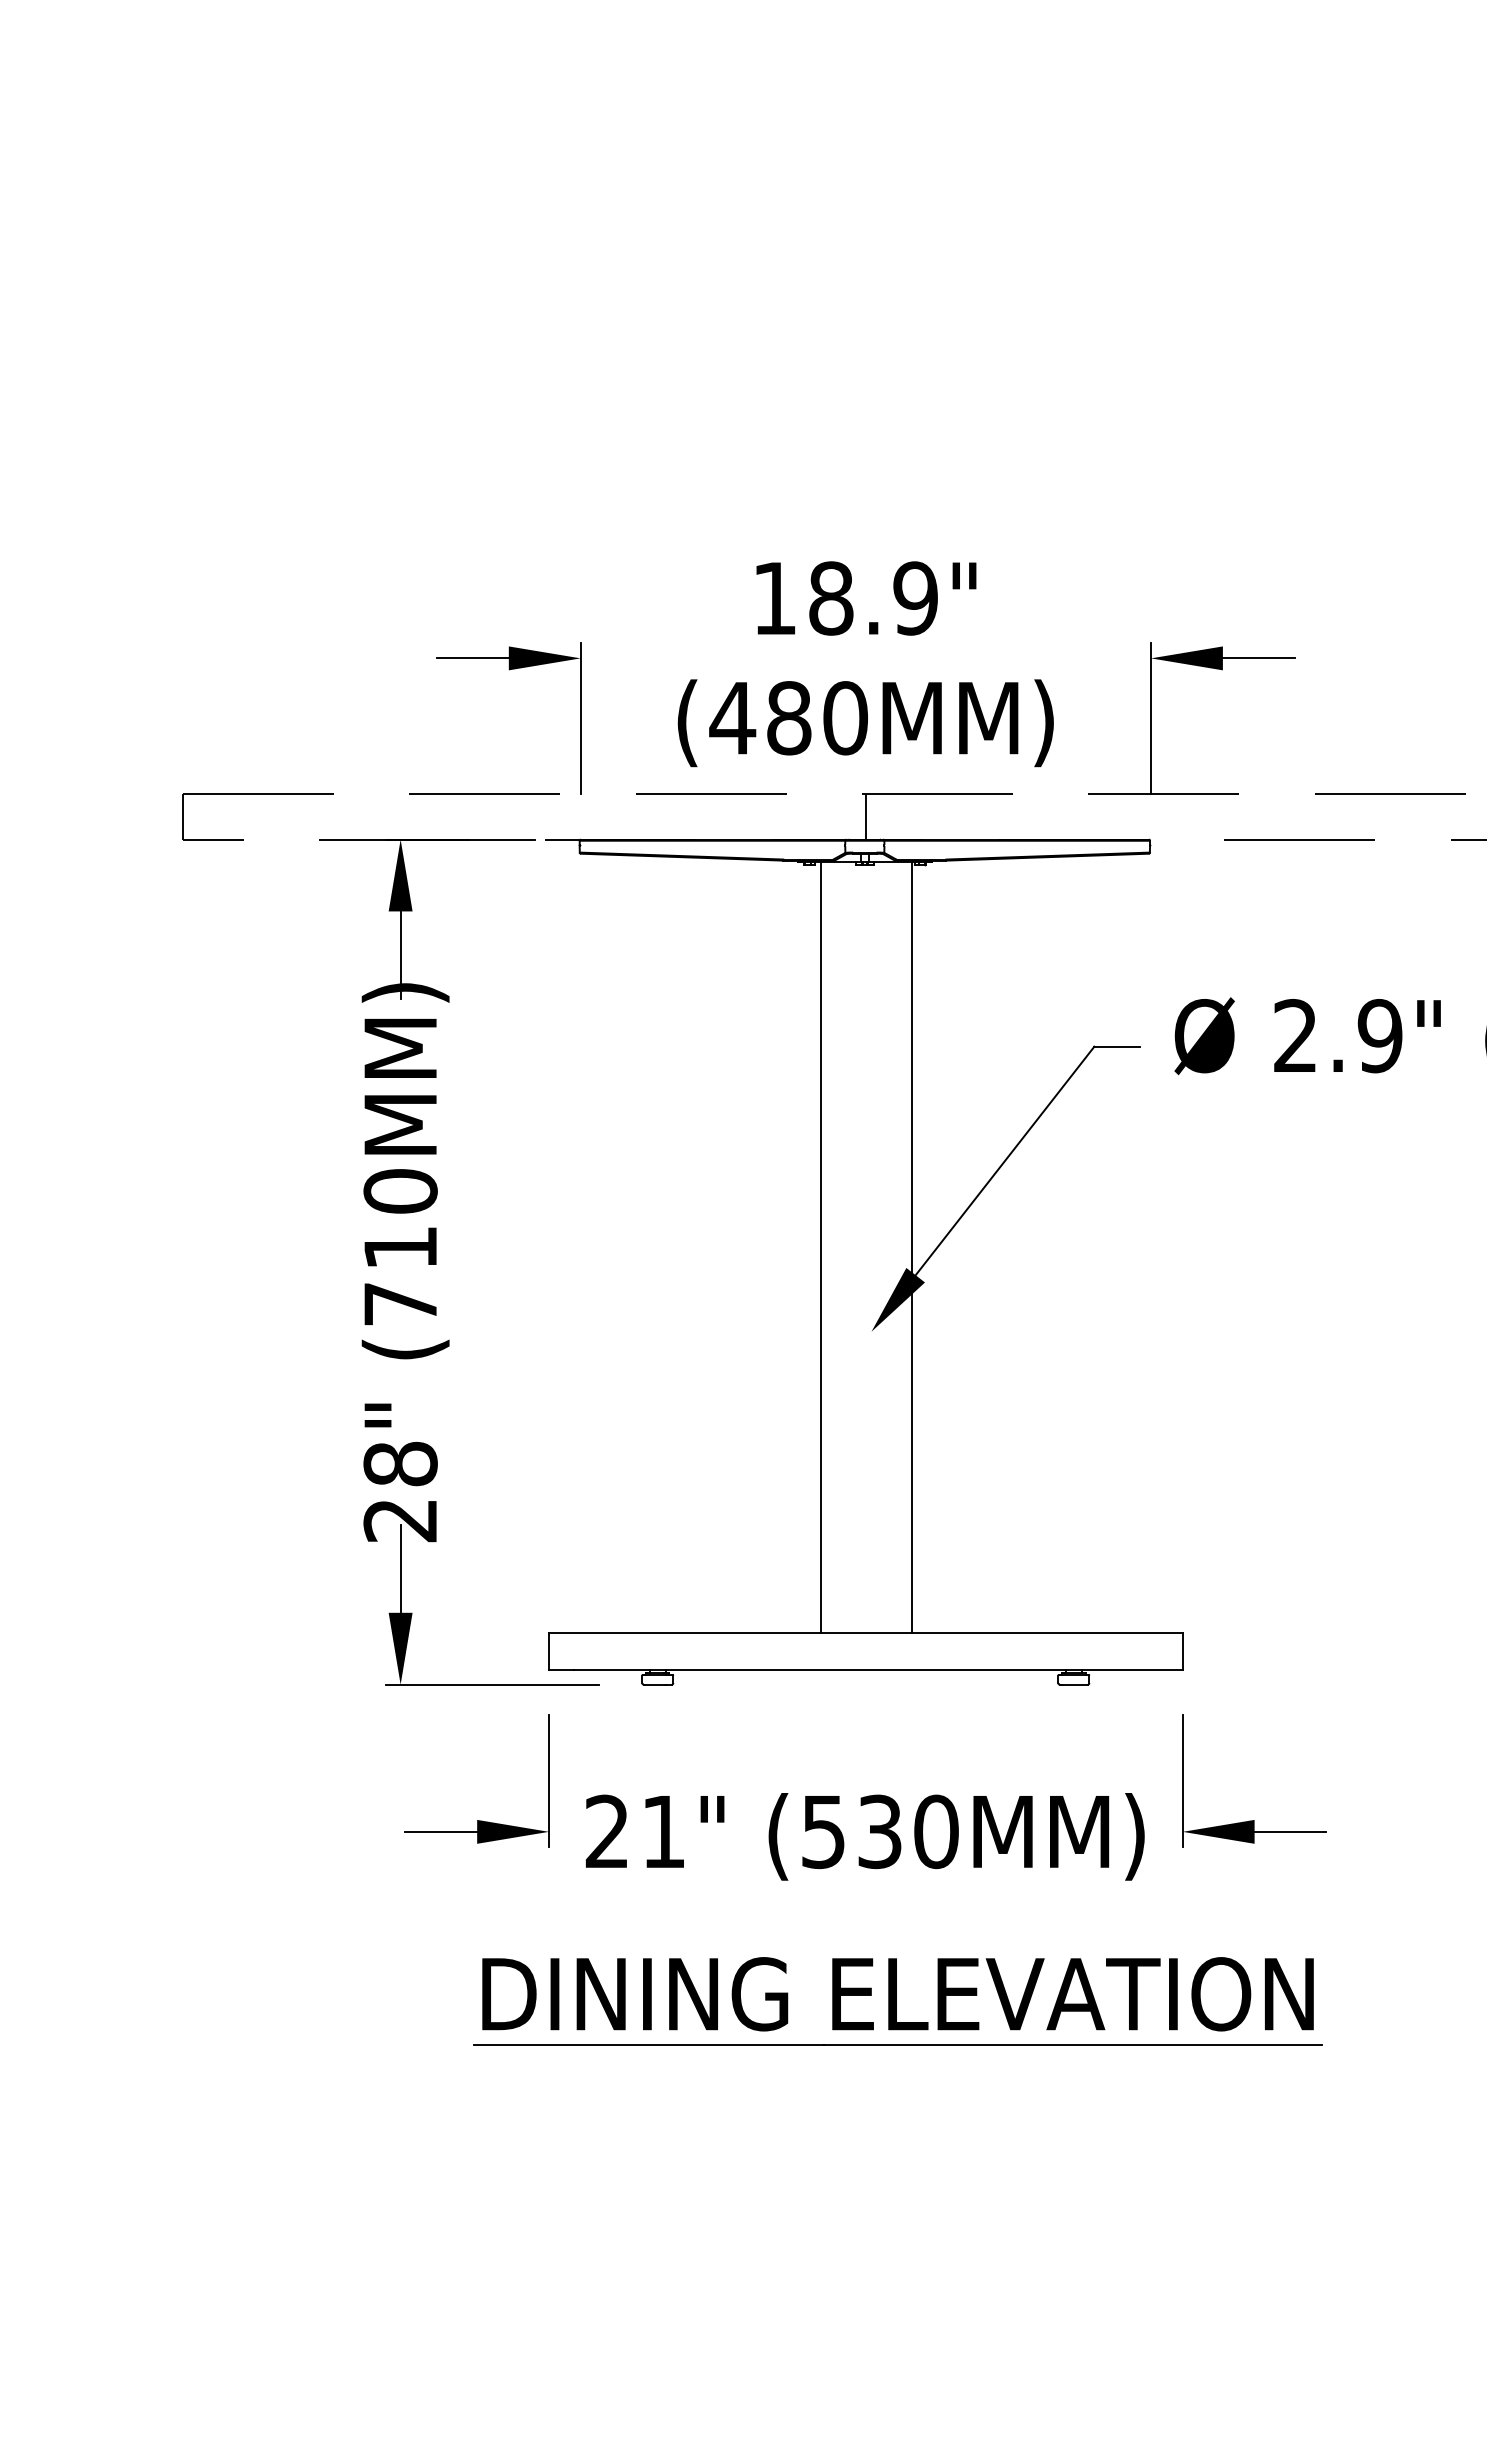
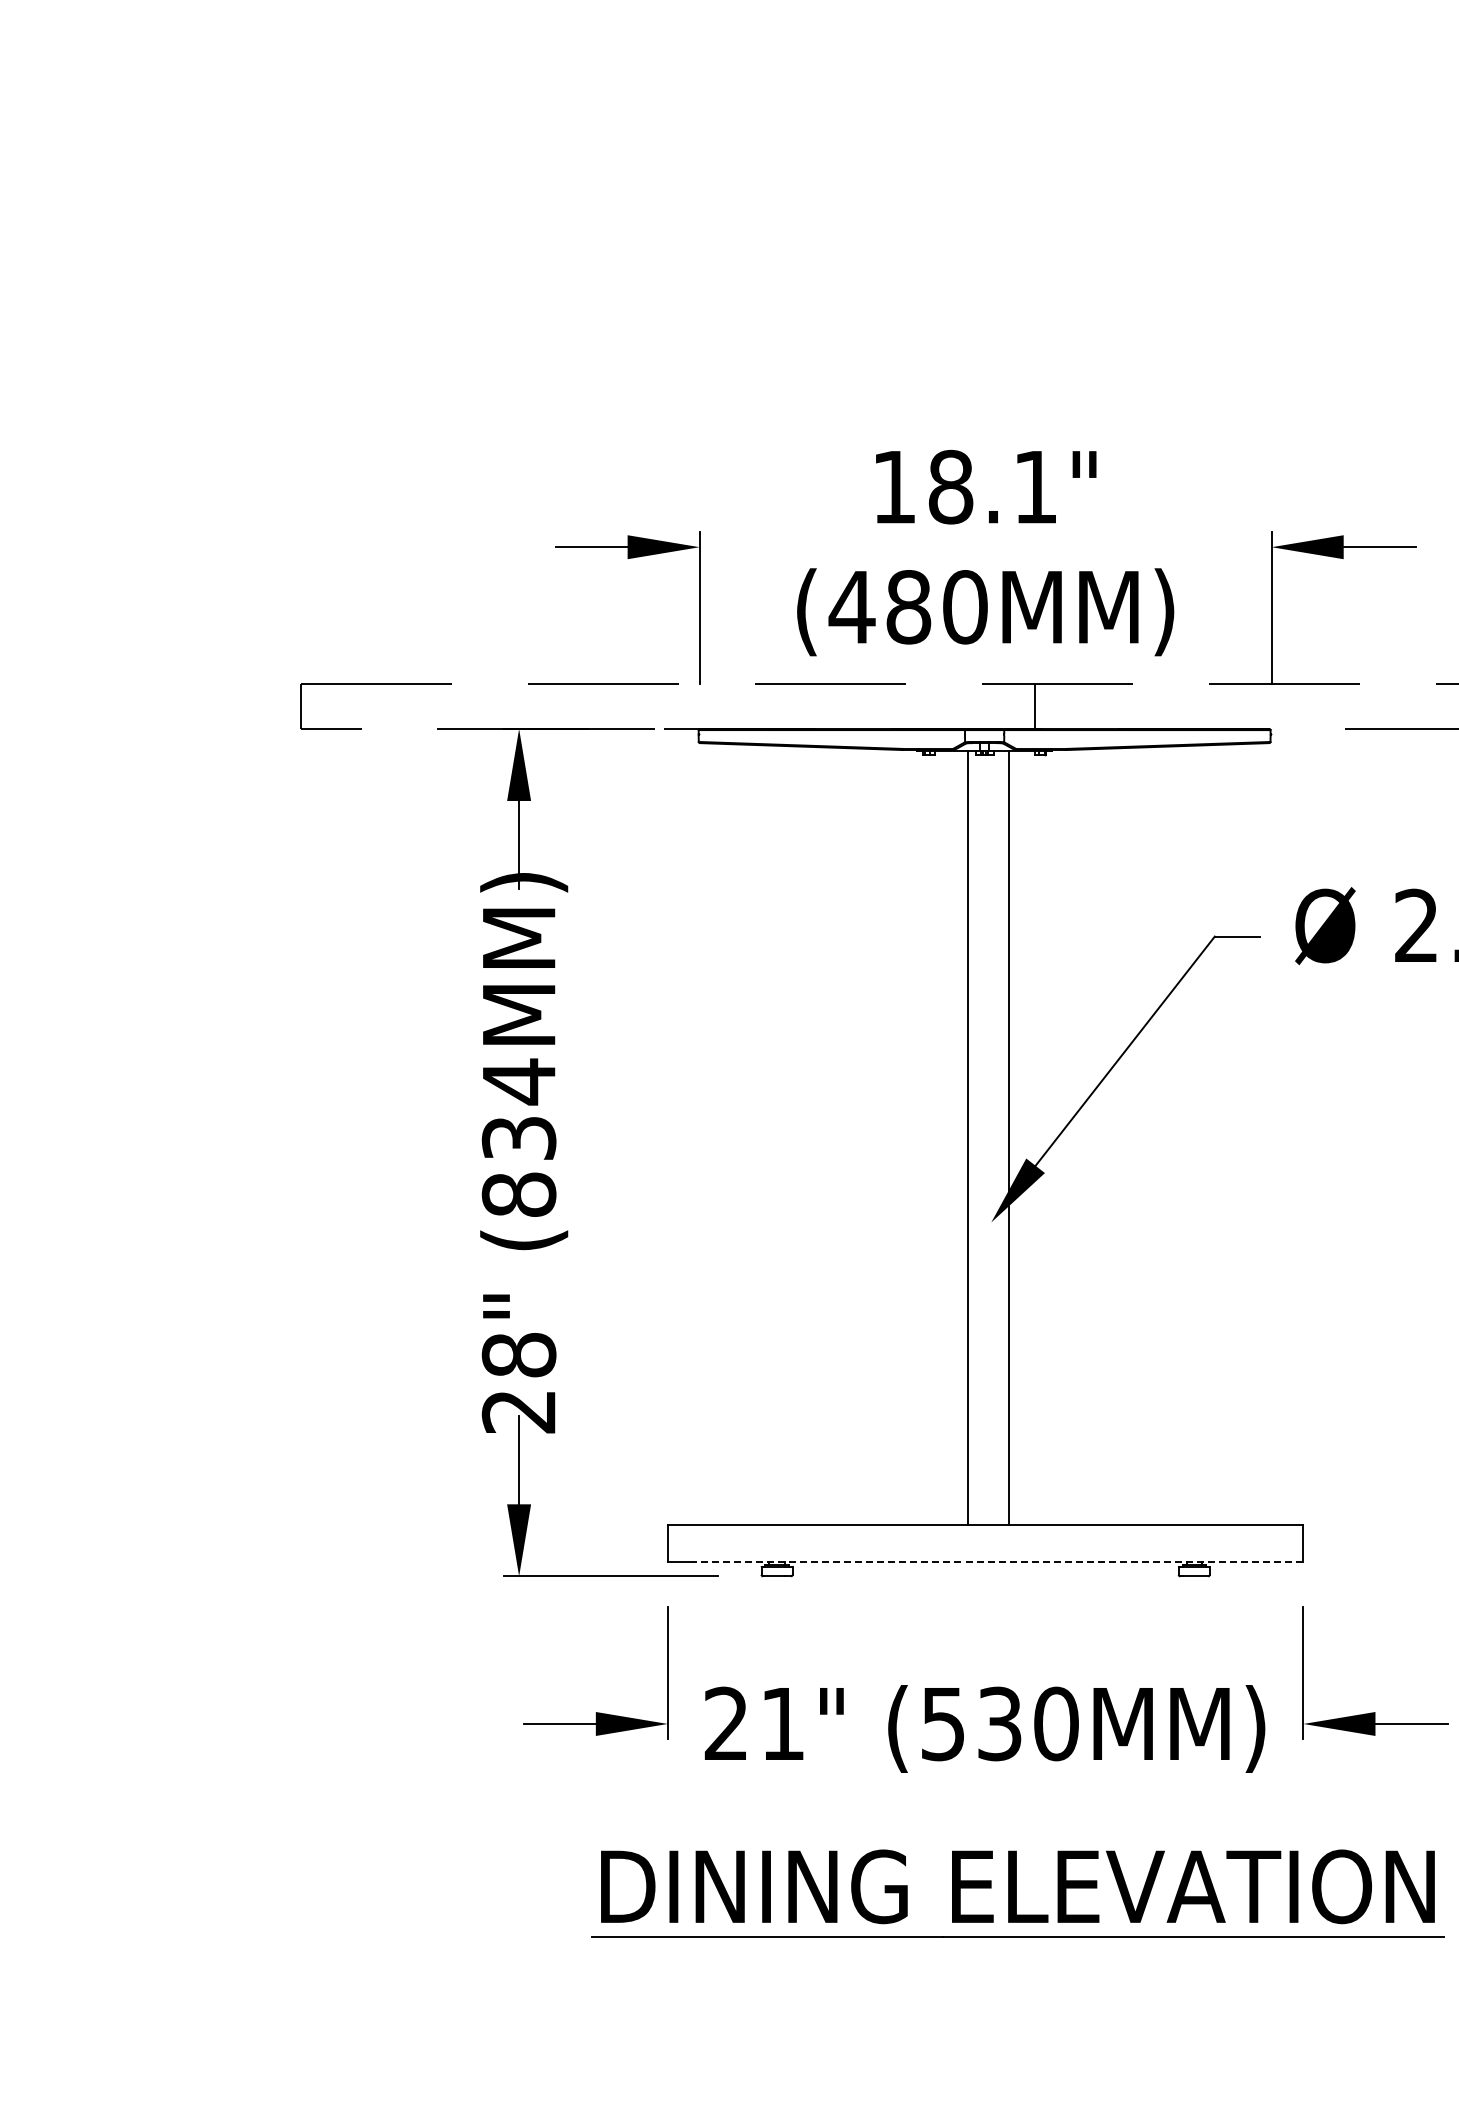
text: (915, 598) -> (1035, 487), 18.9" -> 18.1"
line: (865, 816) -> (1034, 705), moved
text: (400, 1247) -> (518, 1137), (710MM) -> (834MM)
line: (821, 1247) -> (1009, 1137), moved
line: (911, 1247) -> (968, 1137), moved
line: (878, 1669) -> (998, 1561), solid -> dashed

